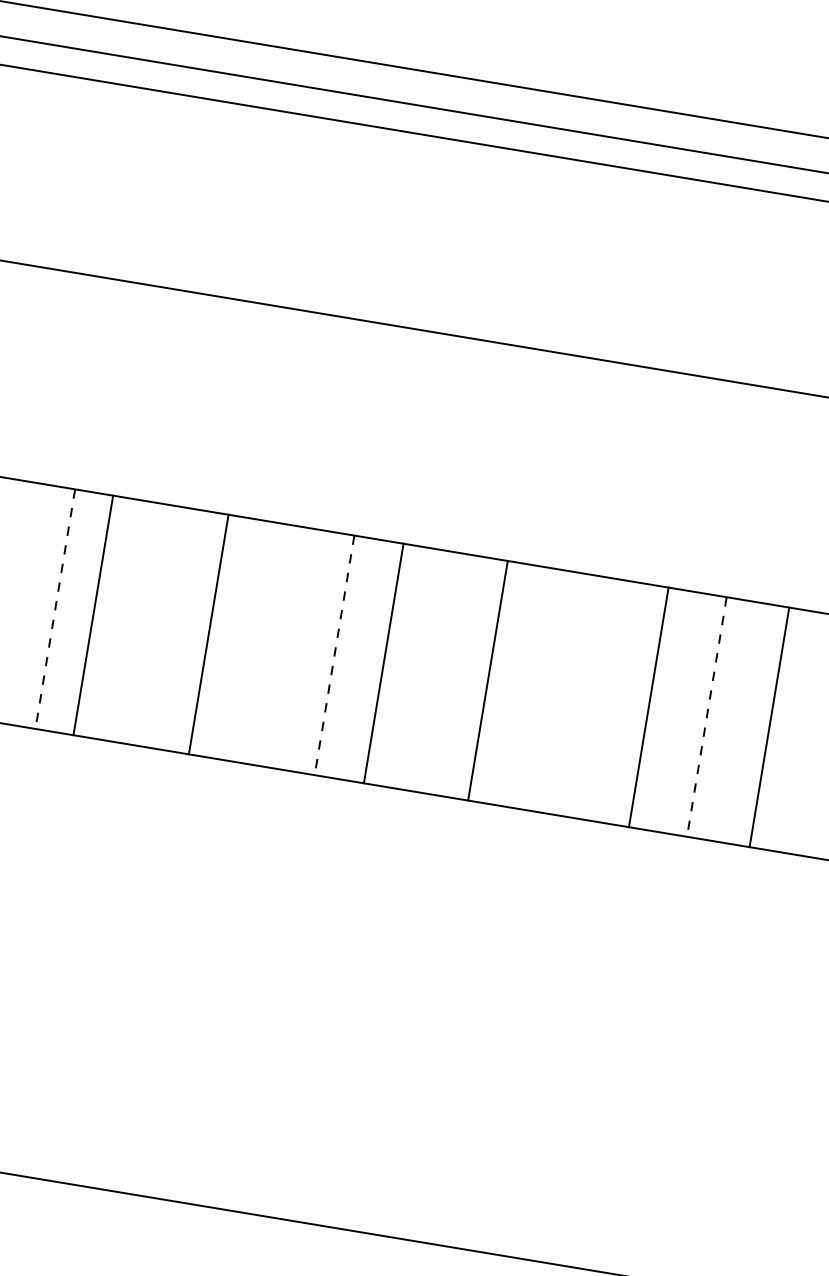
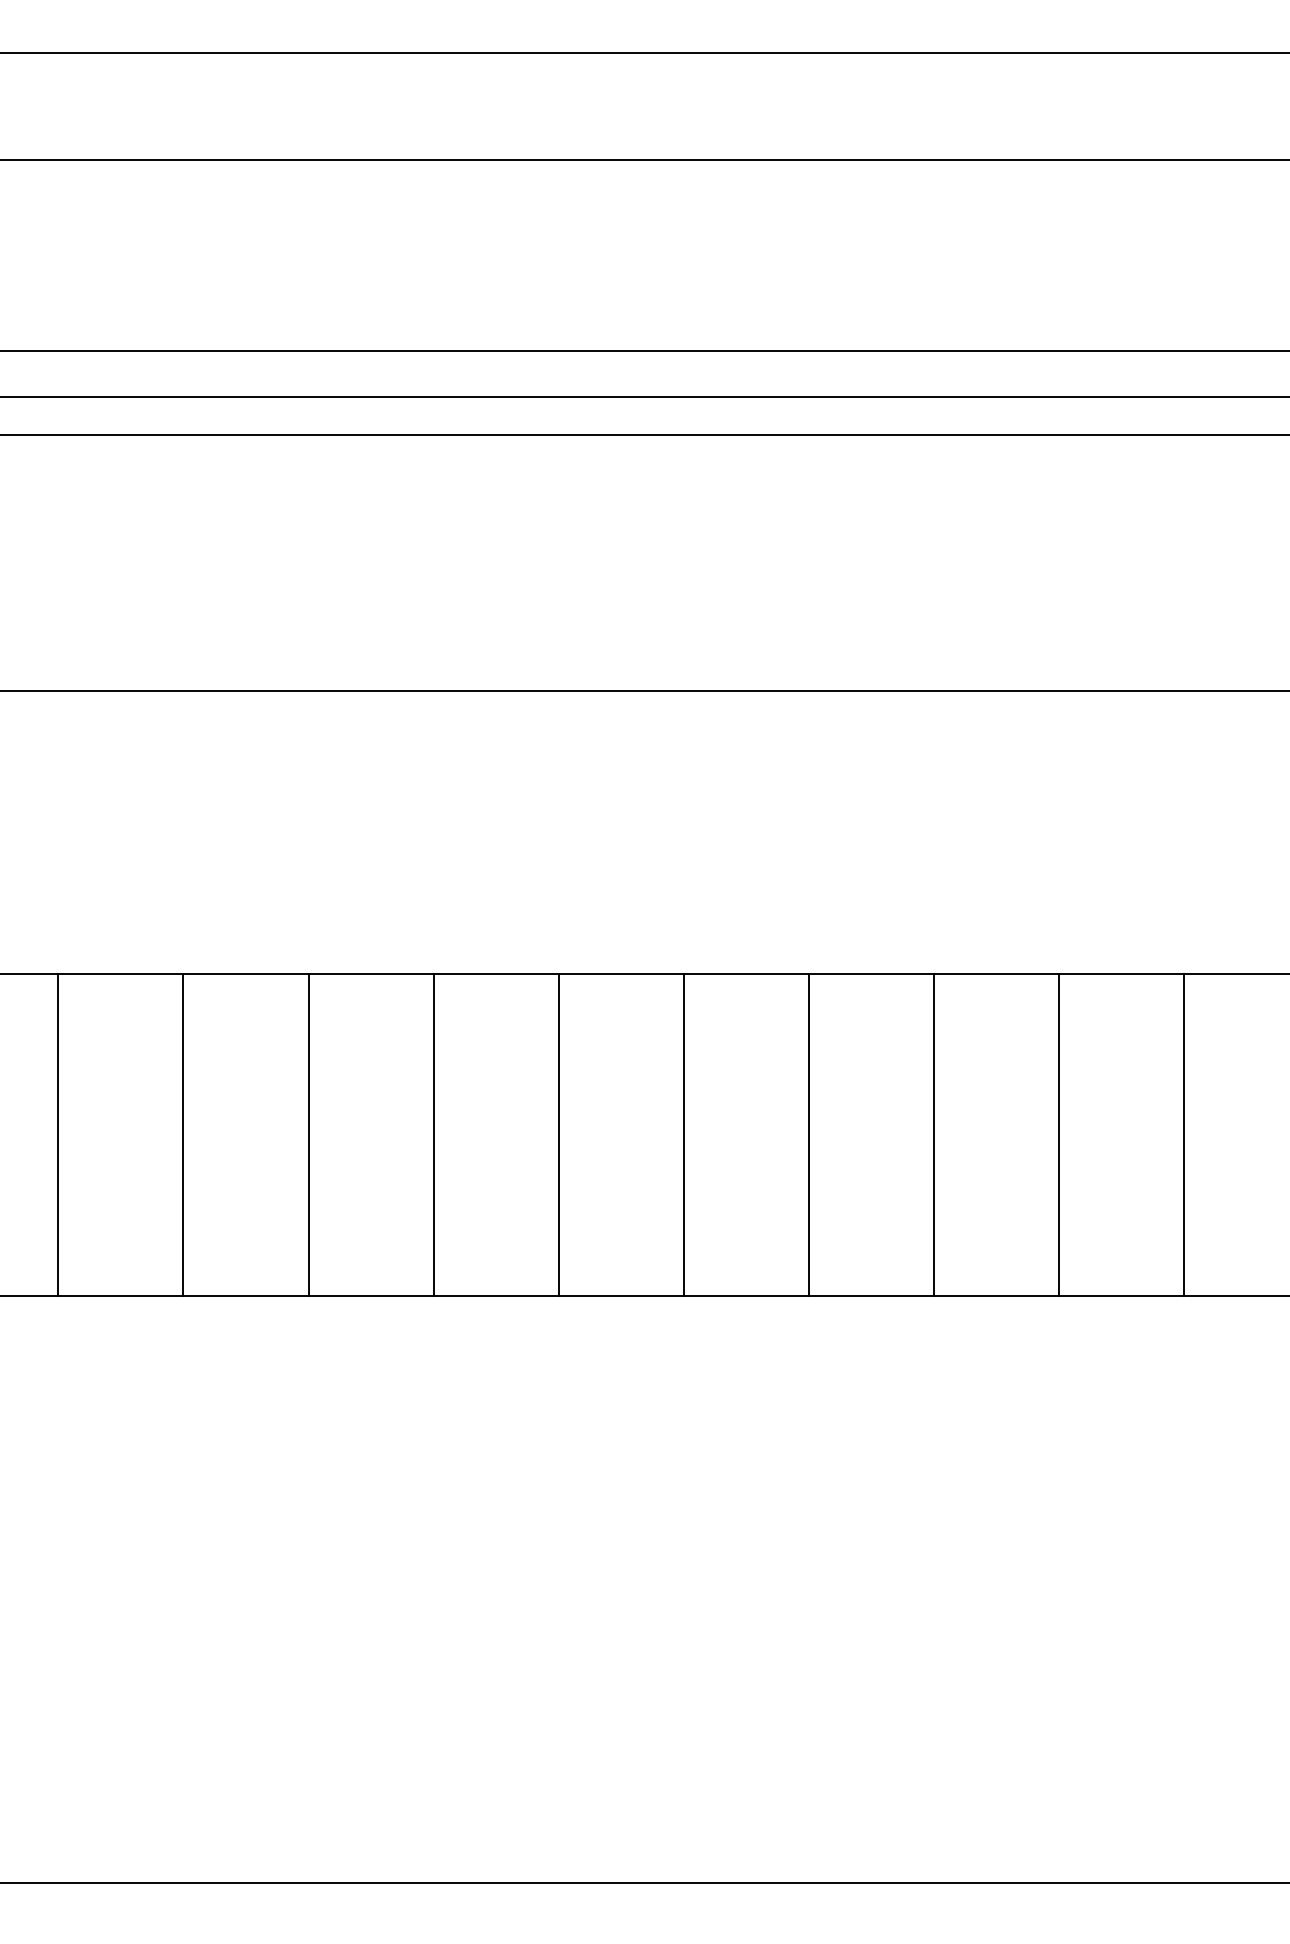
line: (55, 609) -> (183, 1134), dashed -> solid
line: (93, 615) -> (308, 1134), moved
line: (208, 634) -> (433, 1134), moved
line: (334, 655) -> (558, 1134), dashed -> solid
line: (383, 663) -> (683, 1134), moved
line: (487, 680) -> (808, 1134), moved
line: (648, 707) -> (933, 1134), moved
line: (706, 716) -> (1058, 1134), dashed -> solid
line: (769, 727) -> (1183, 1134), moved

